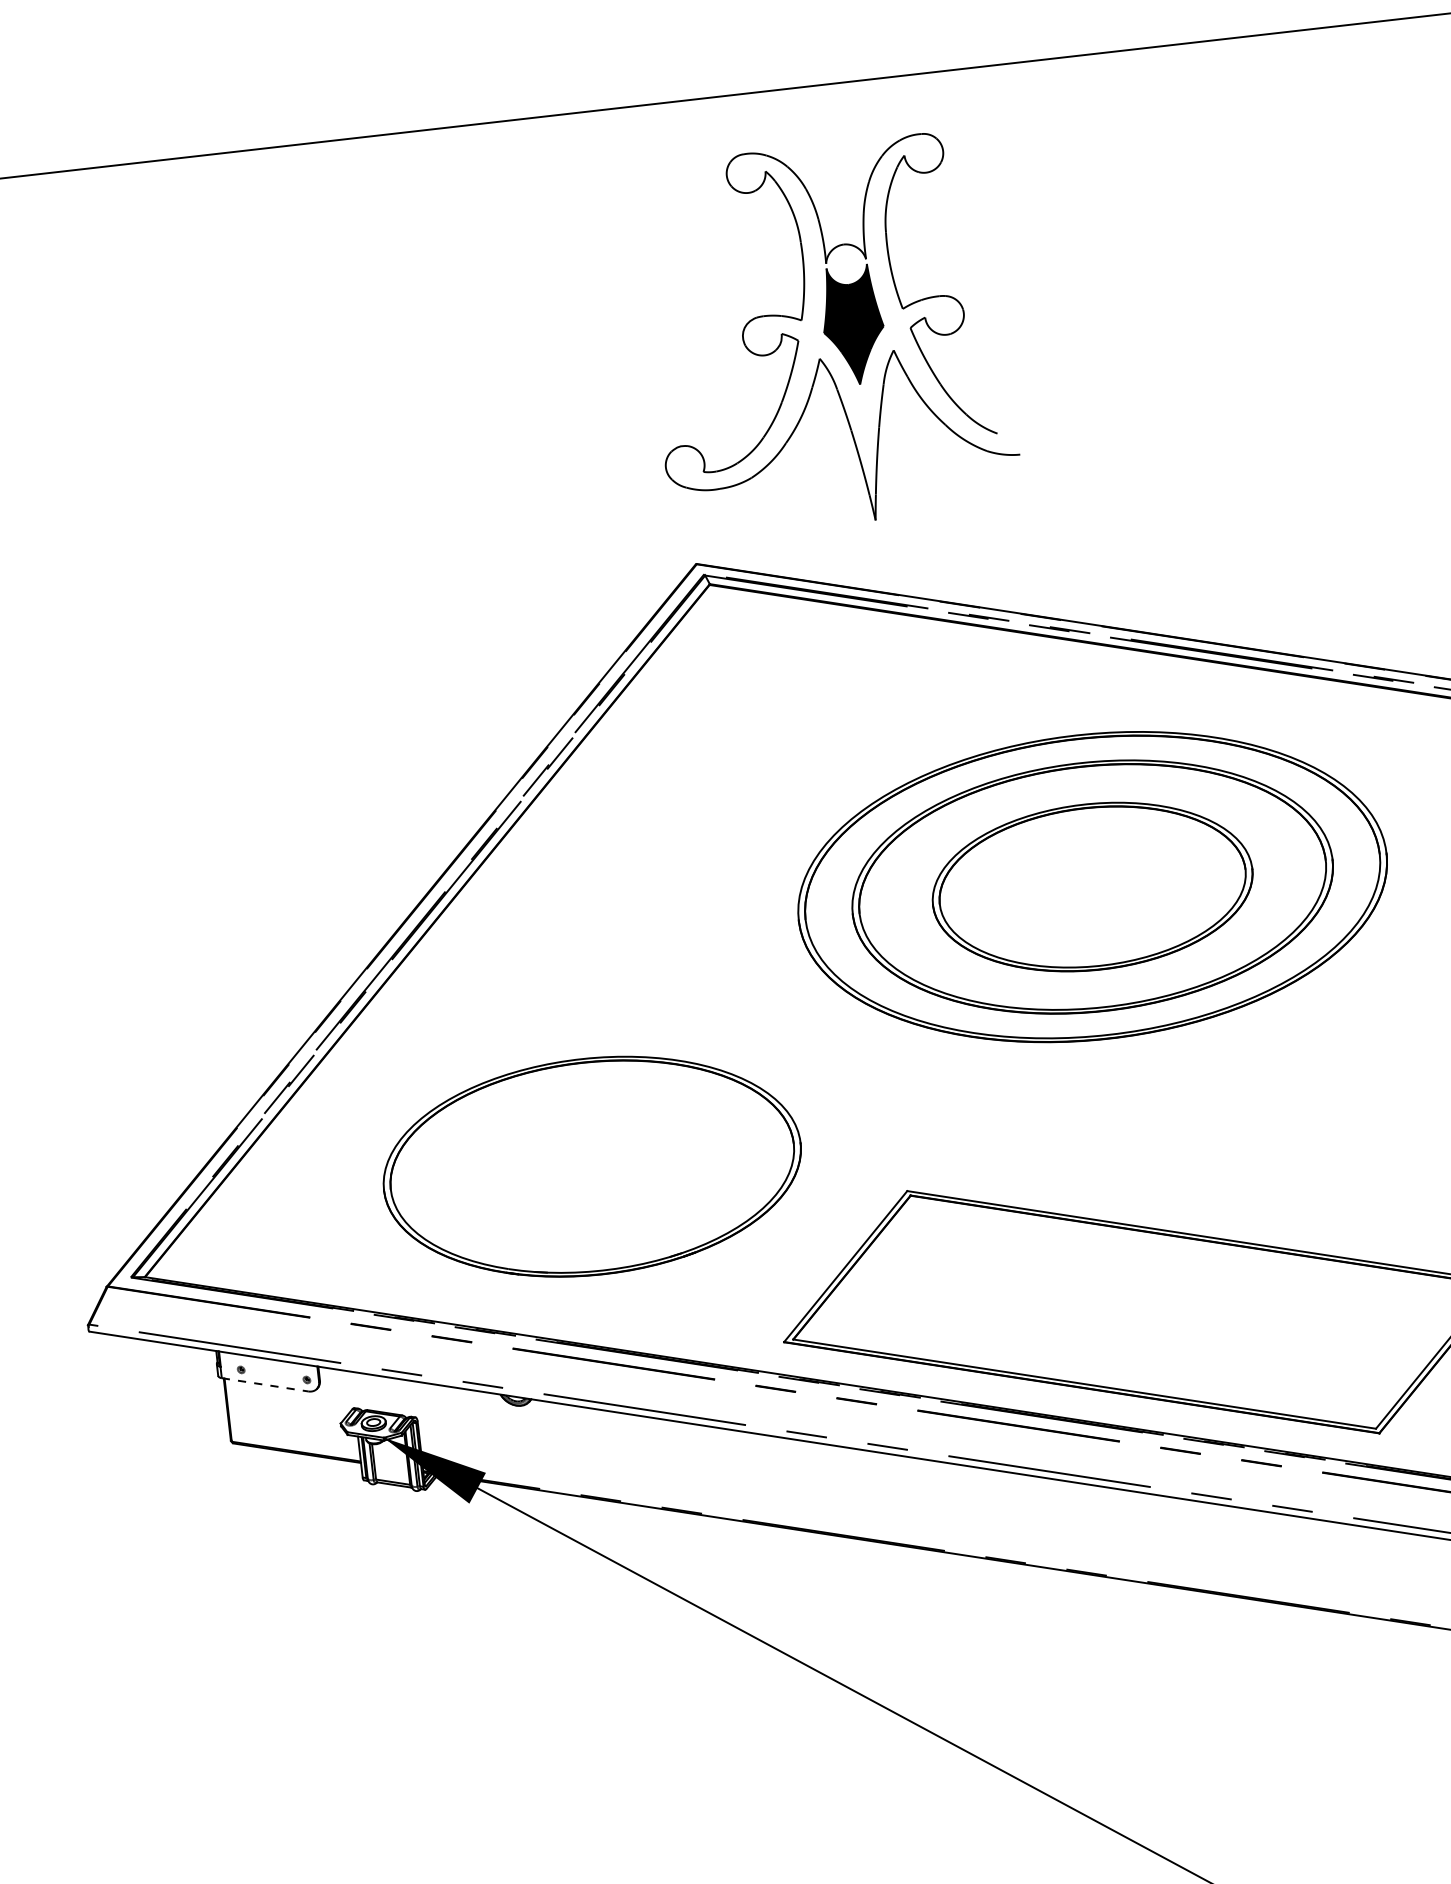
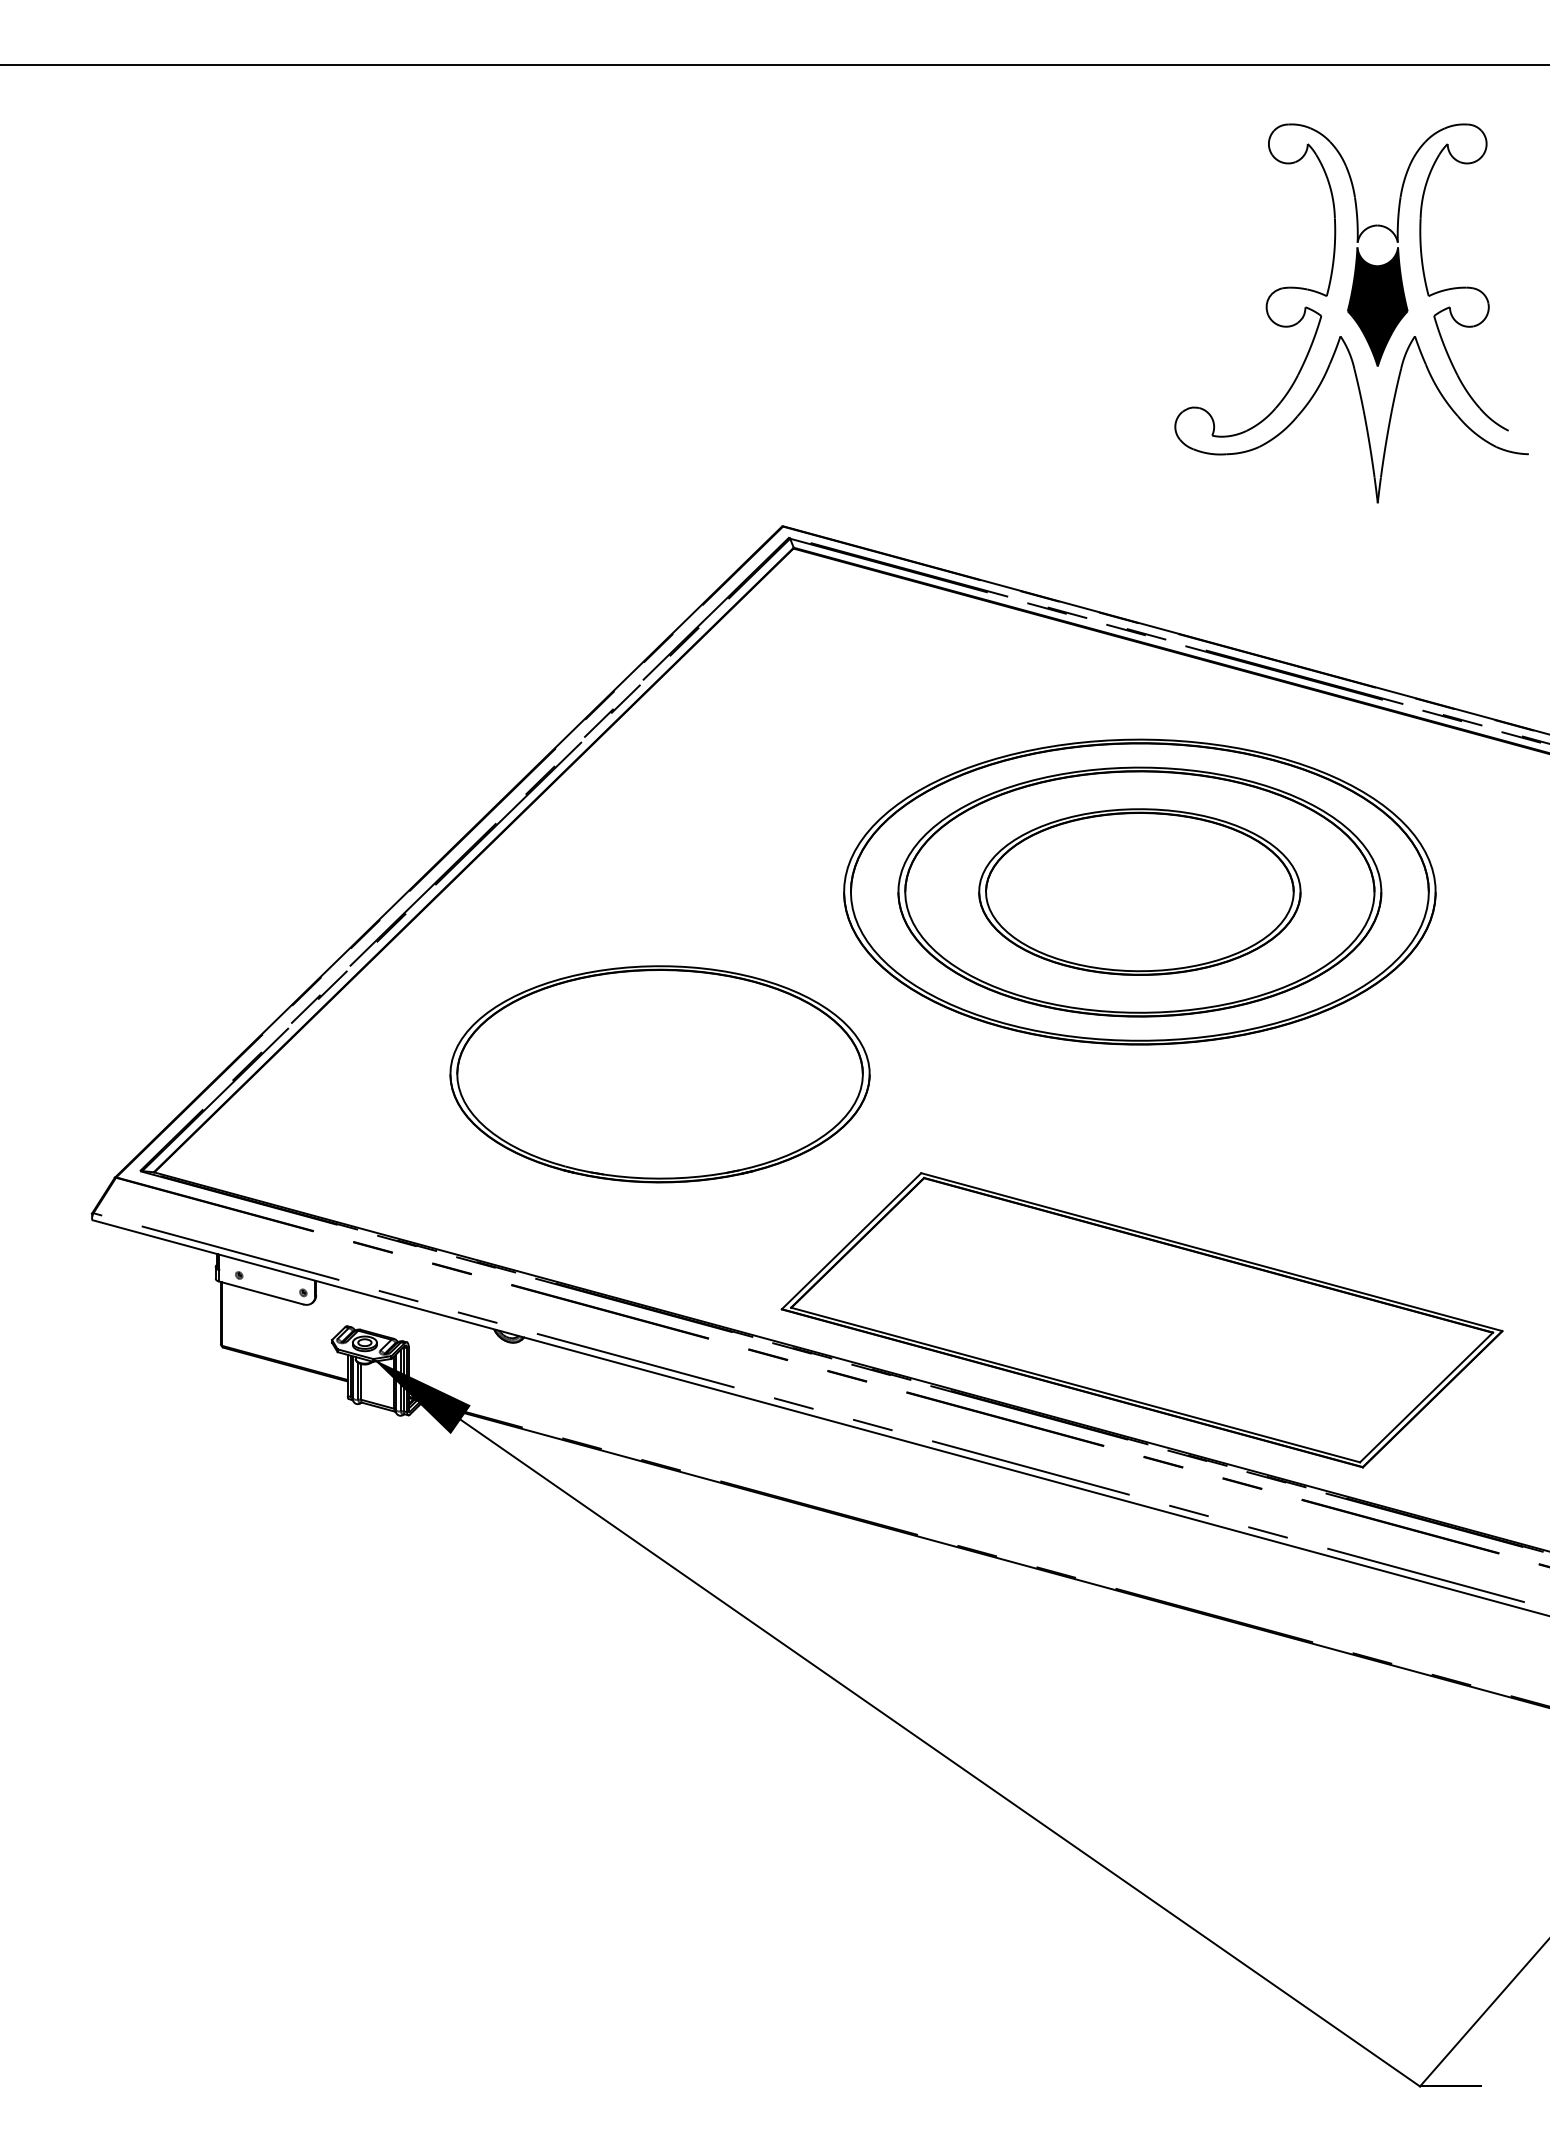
part: (828, 334) -> (1351, 313), moved
part: (591, 1166) -> (659, 1074), moved
line: (265, 1384) -> (261, 1292), dashed -> solid

